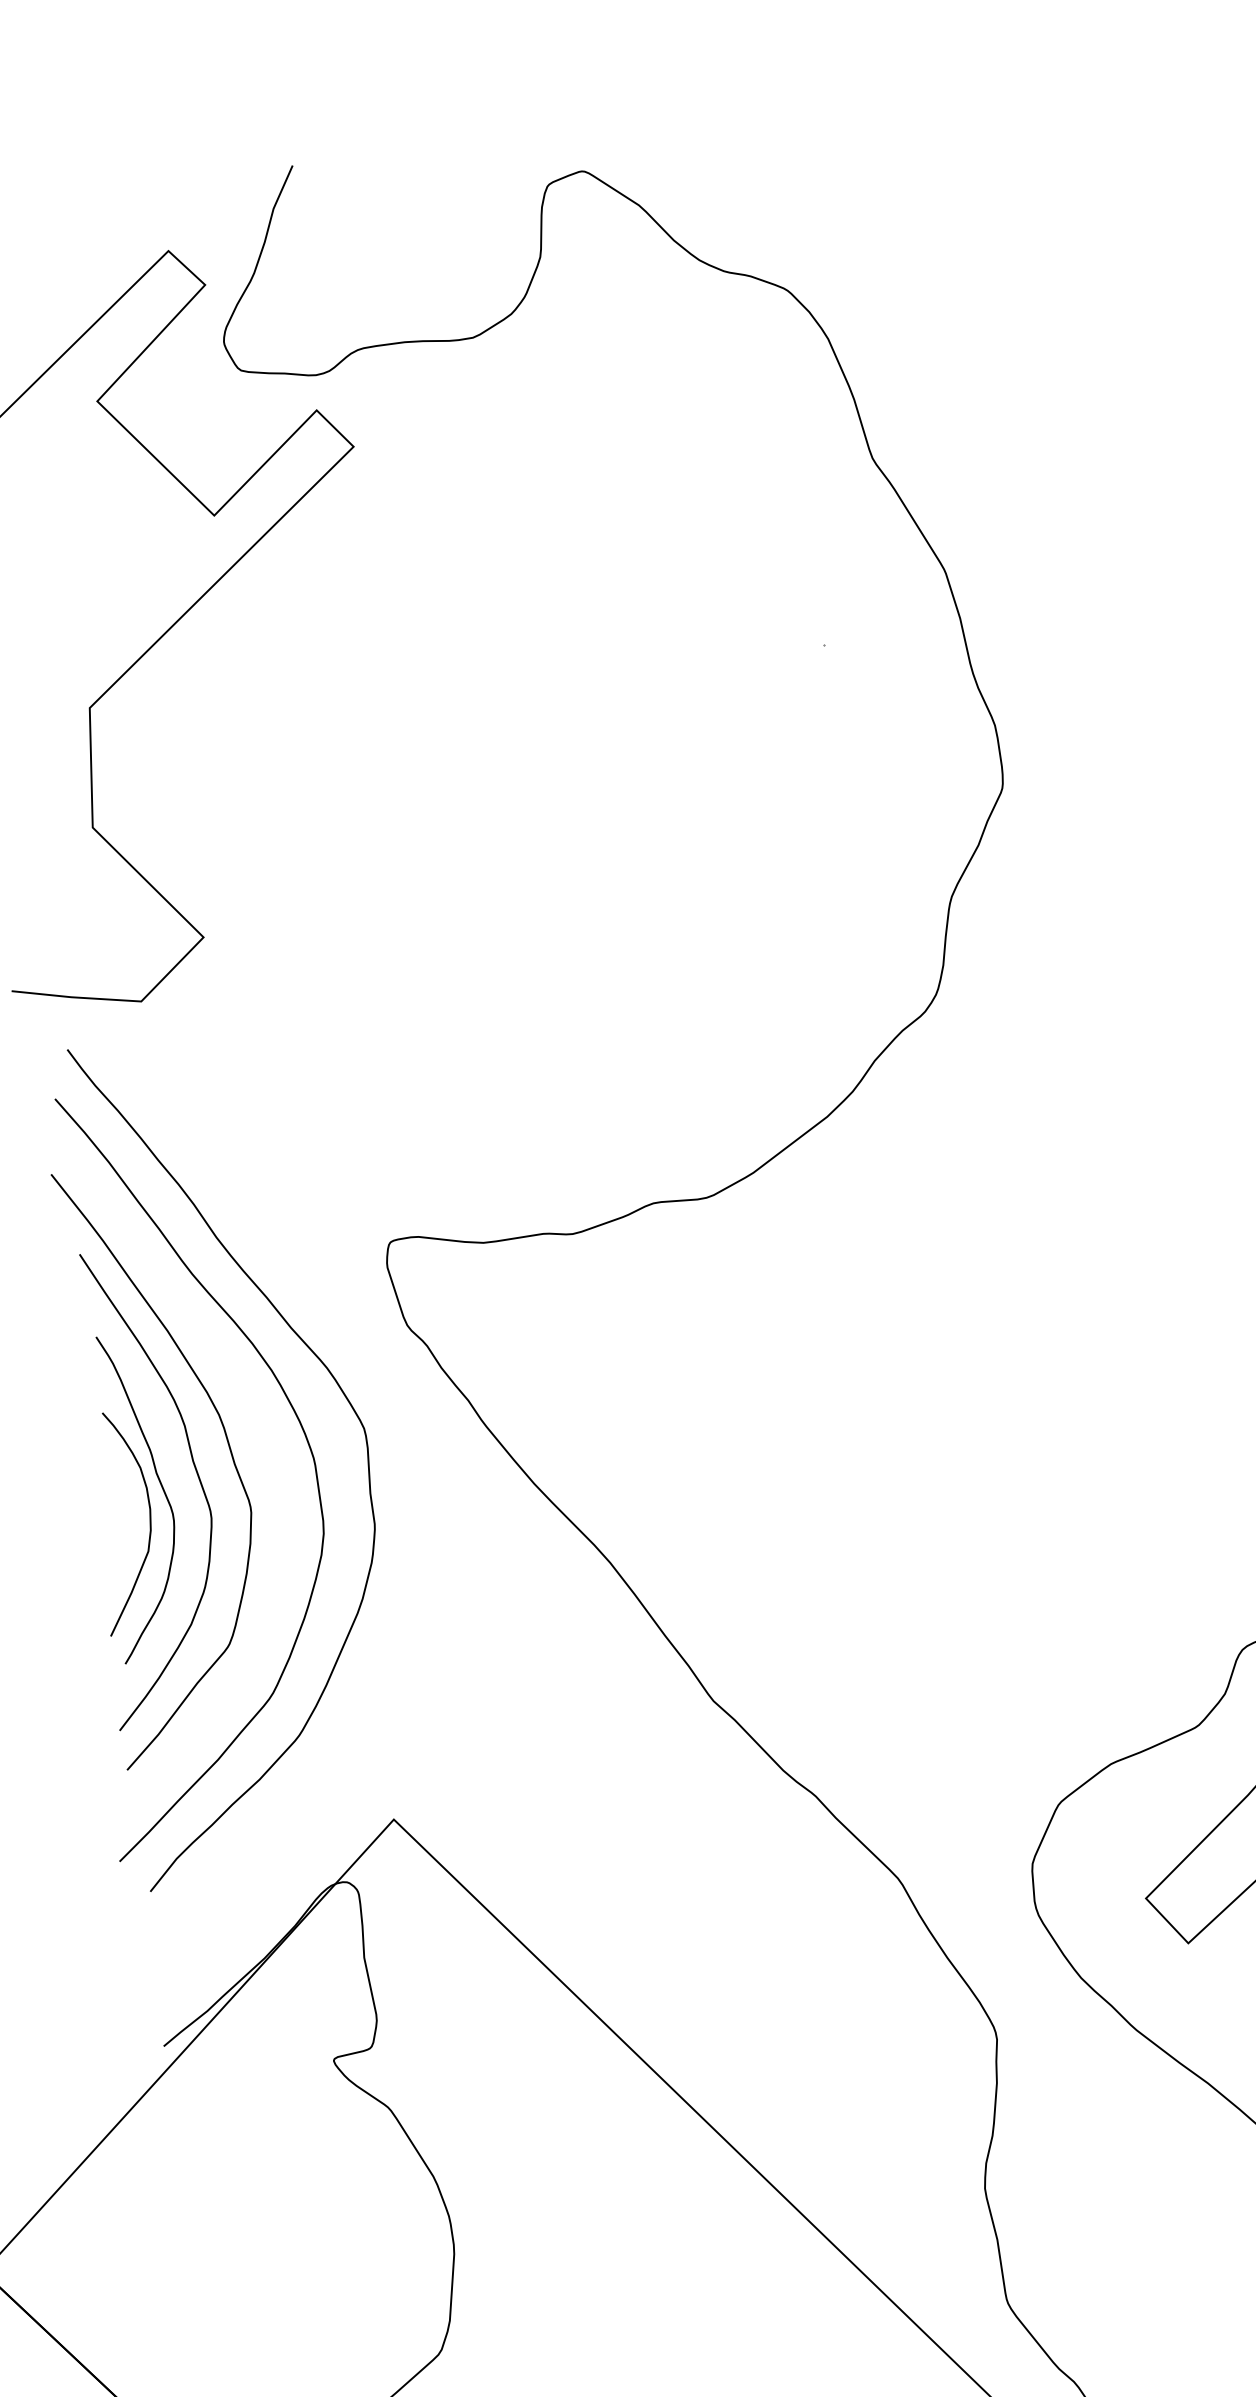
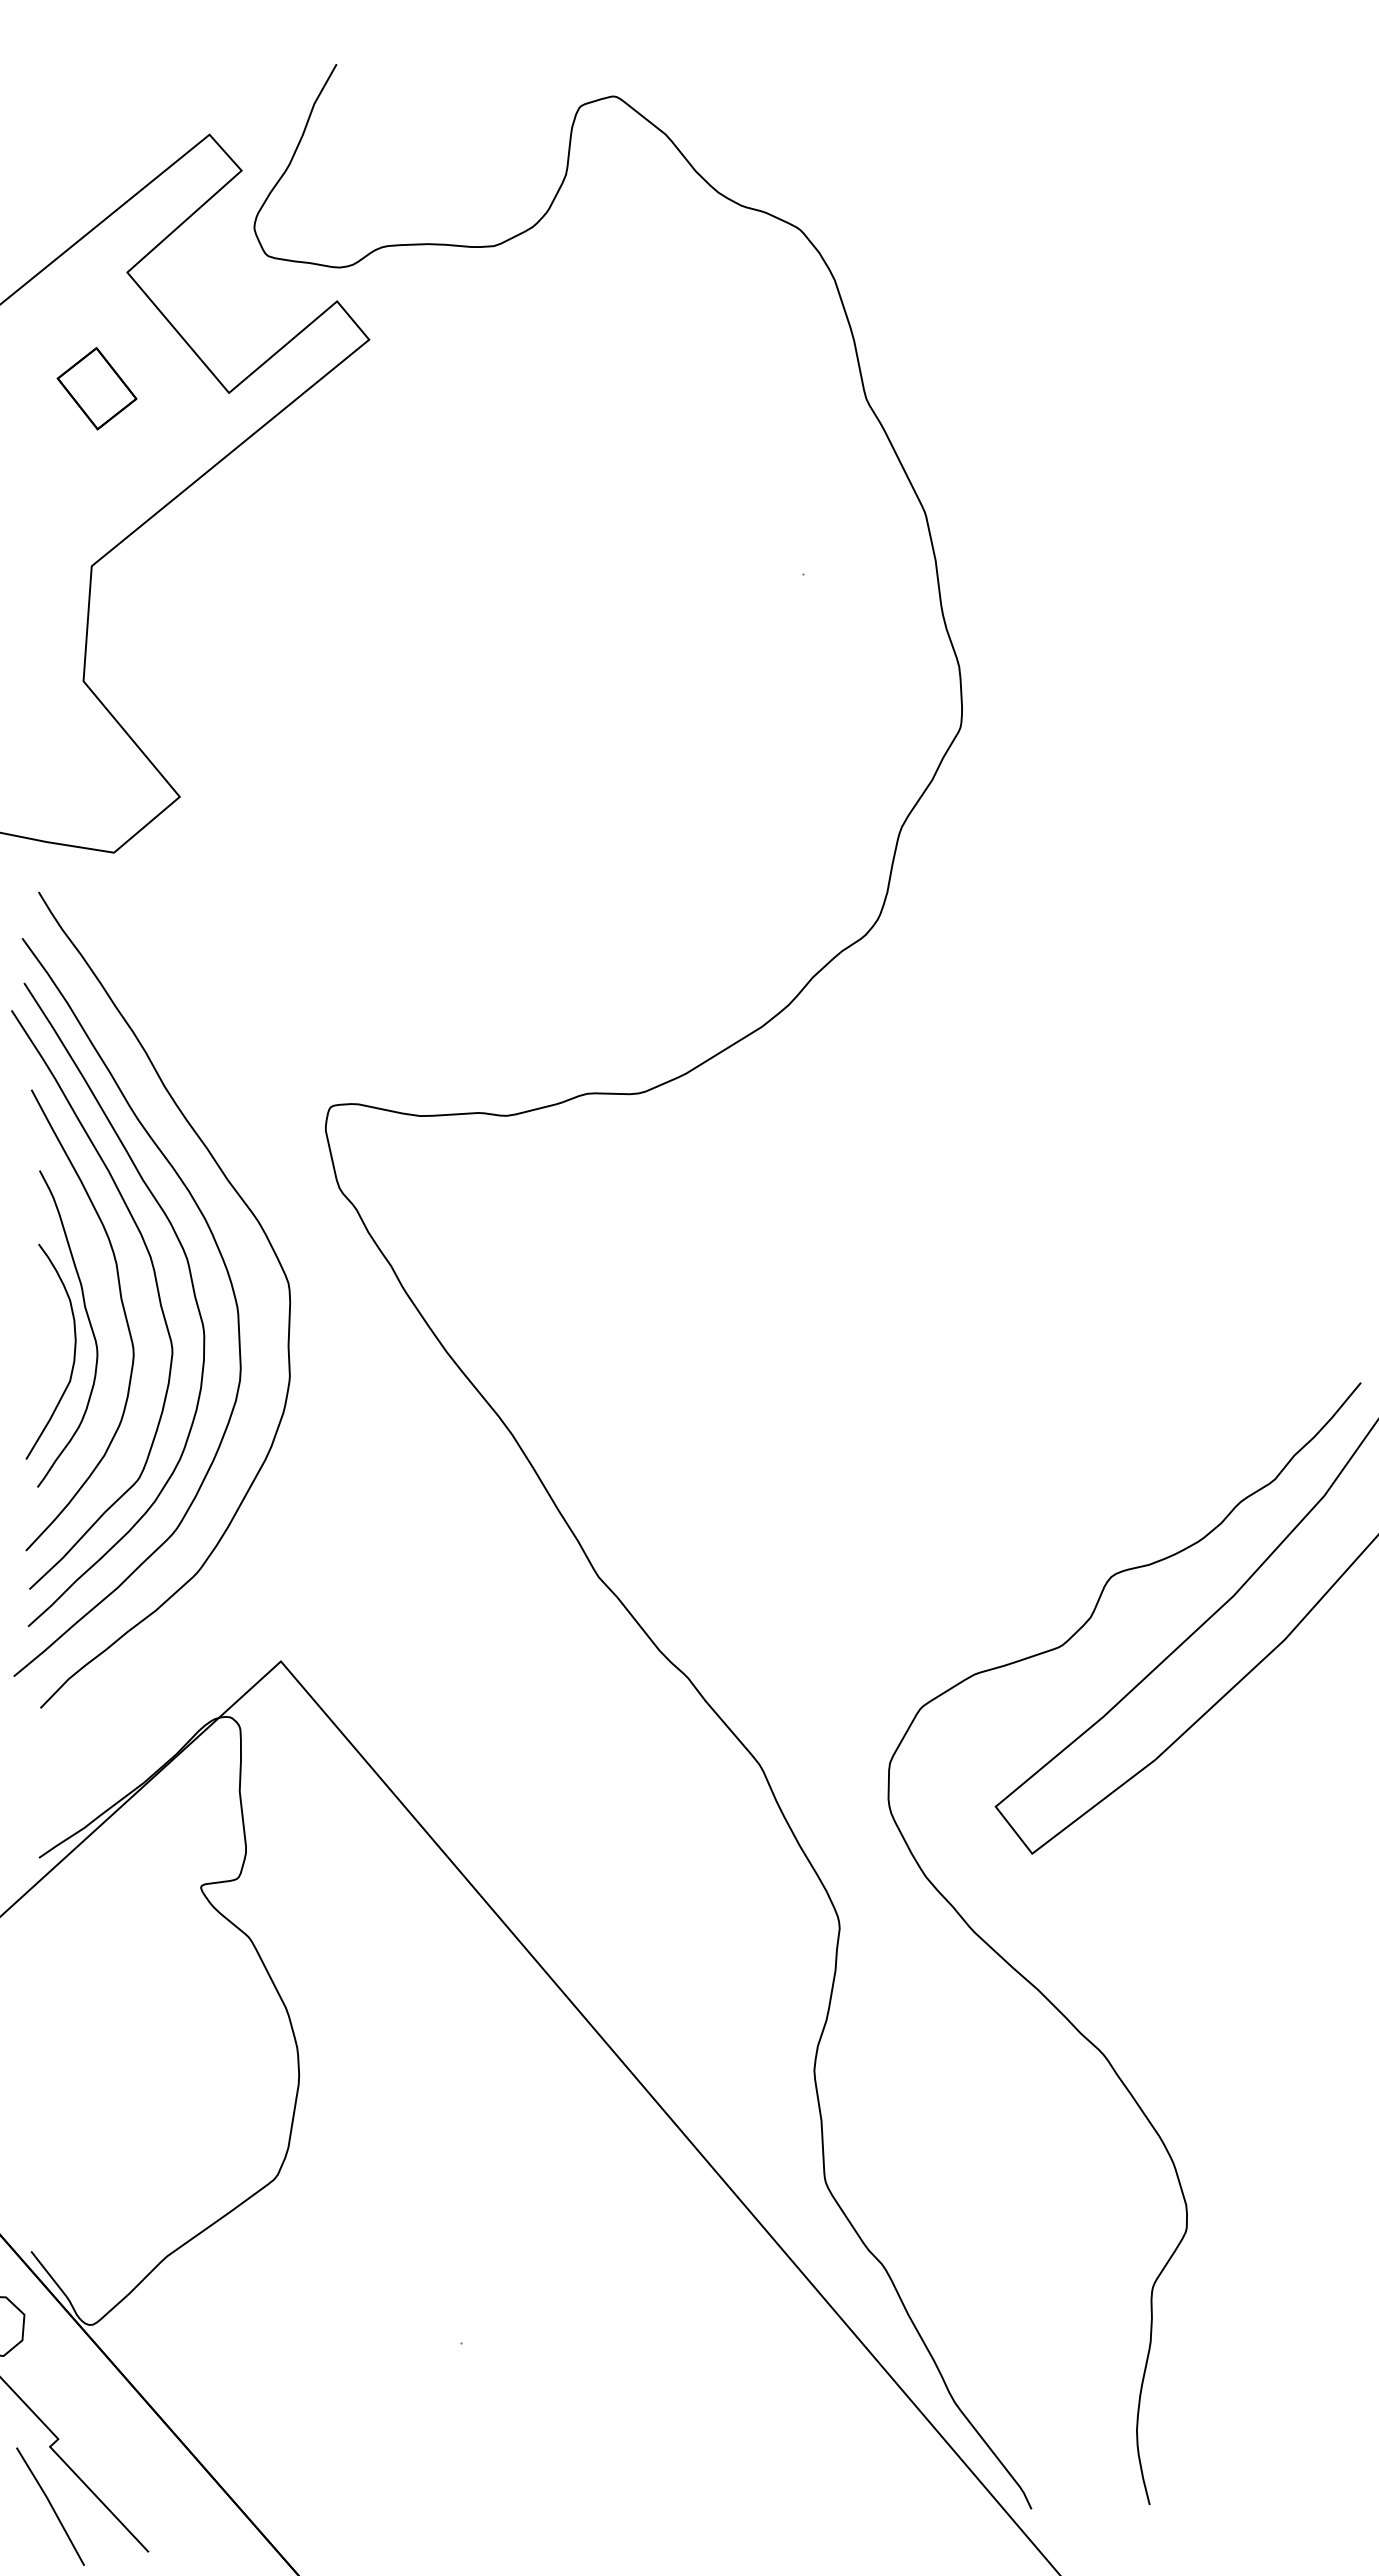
part: (77, 524) -> (96, 388), added
curve: (265, 1444) -> (192, 1289), added

